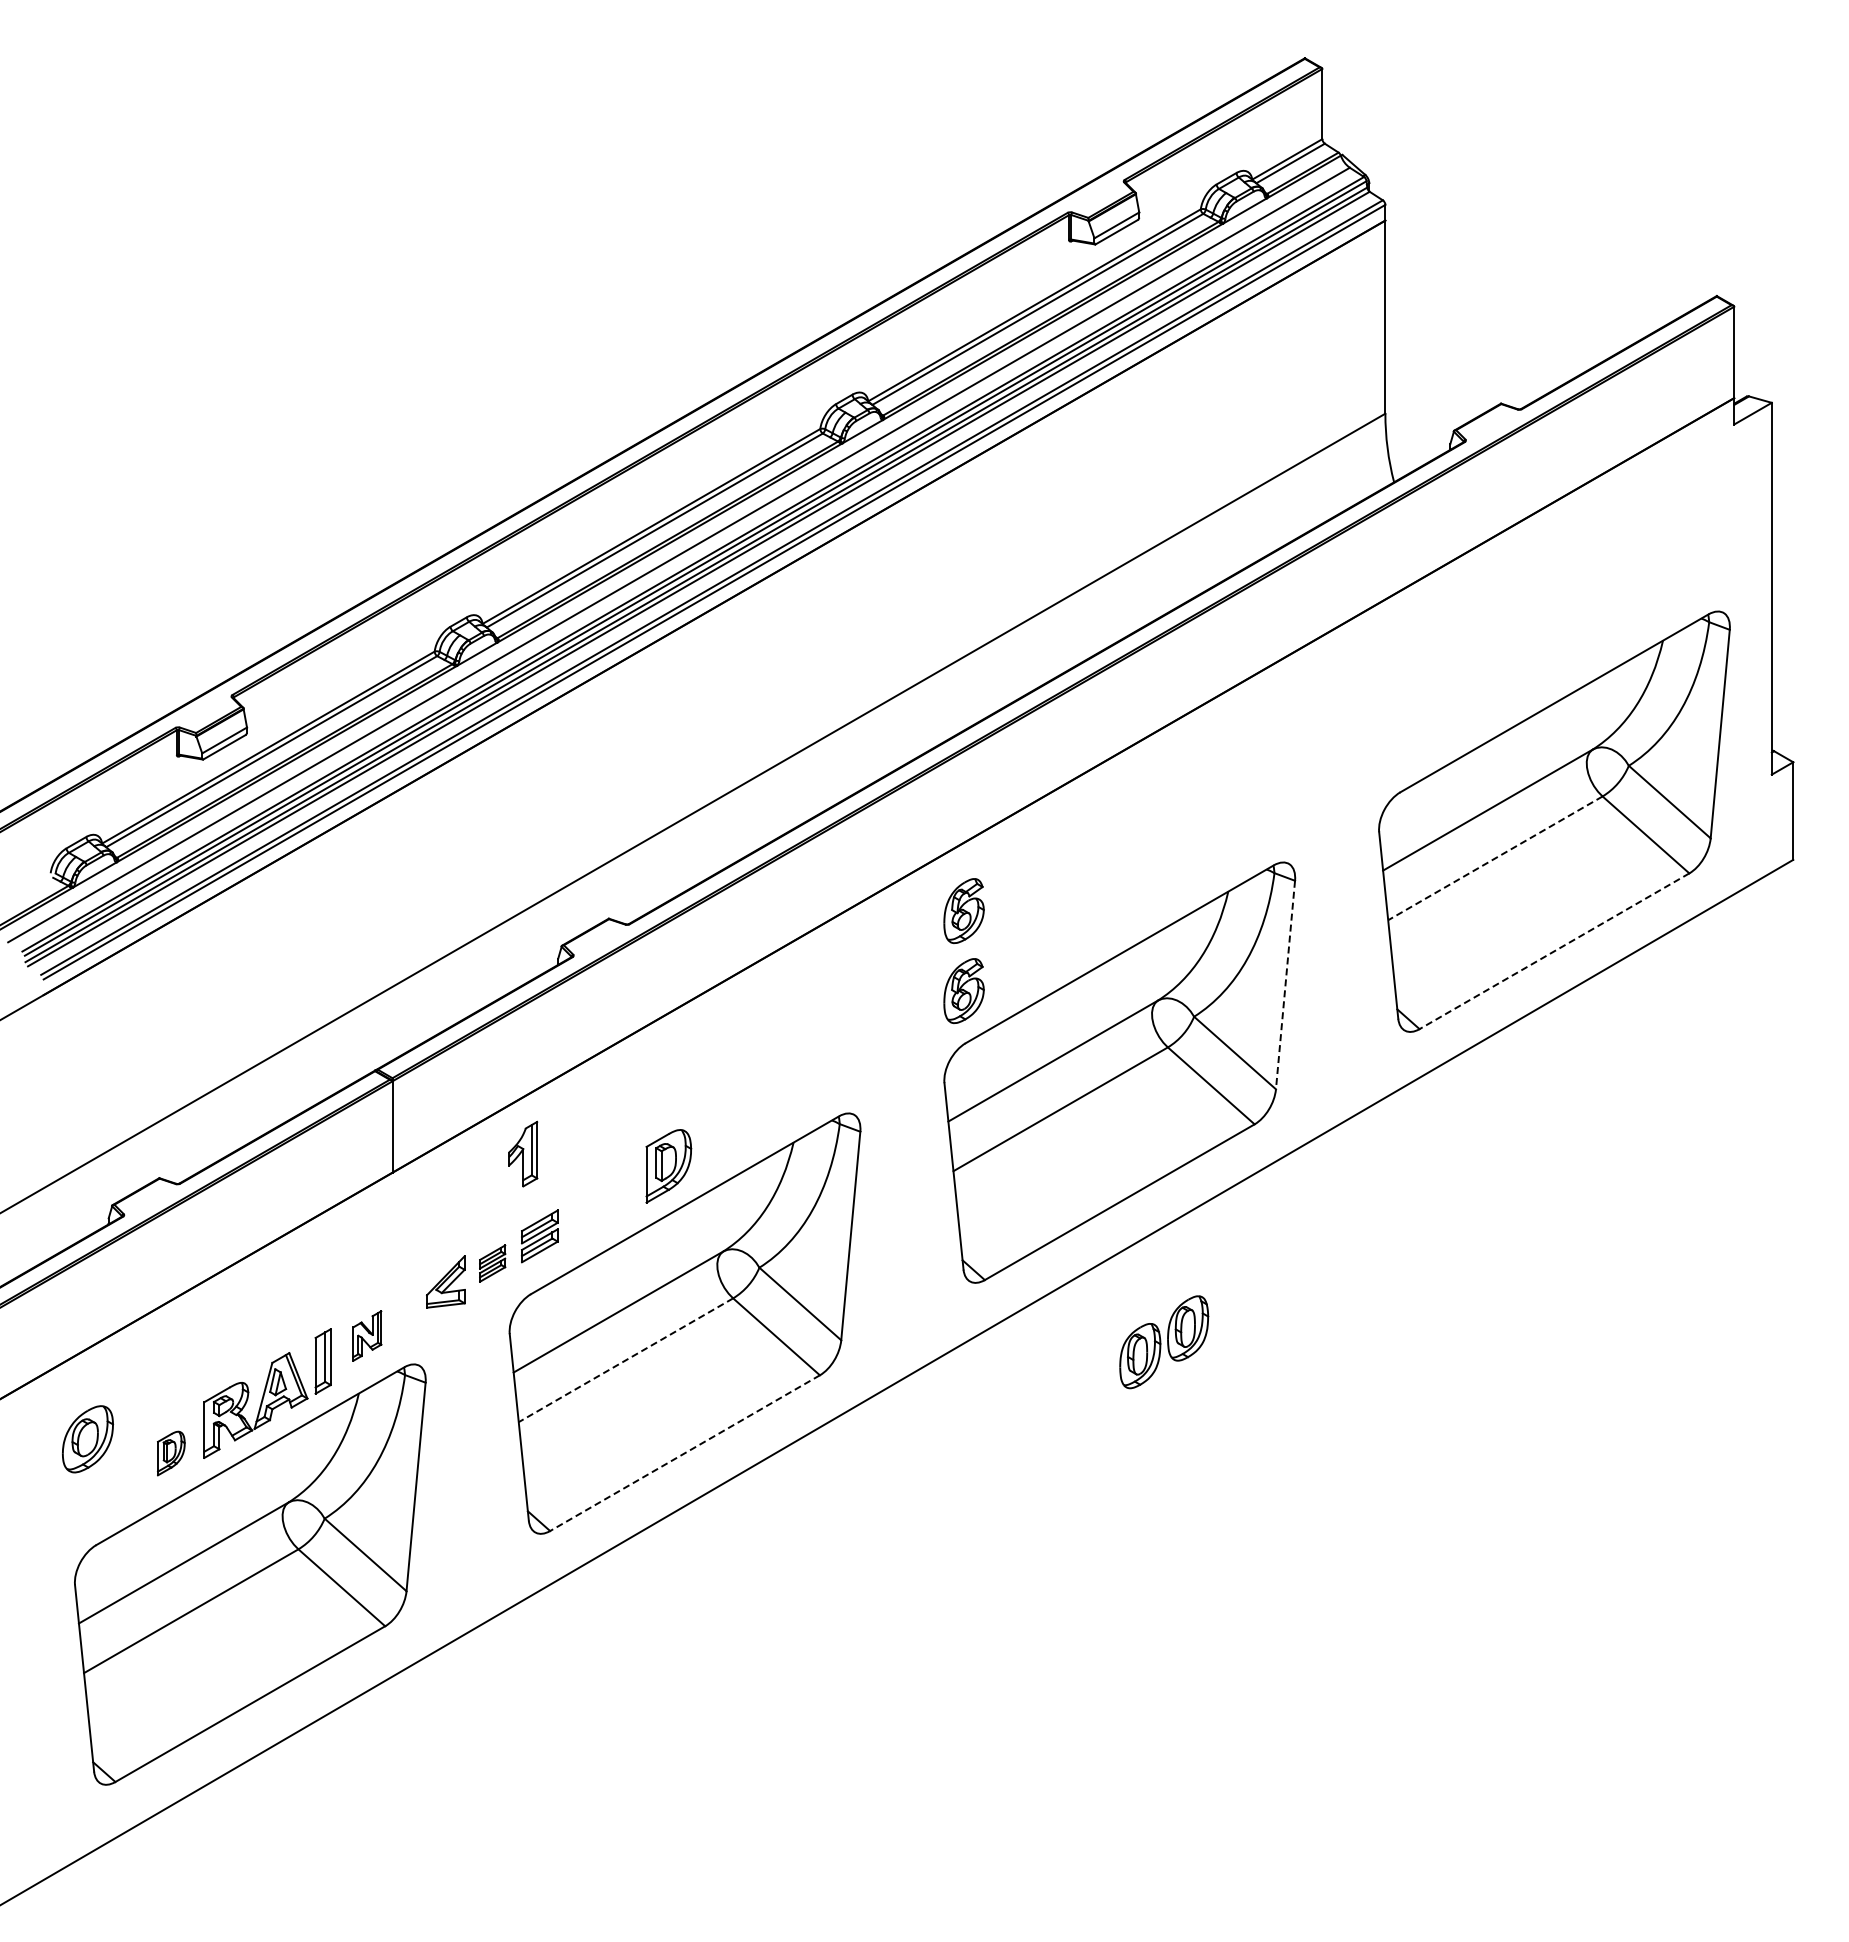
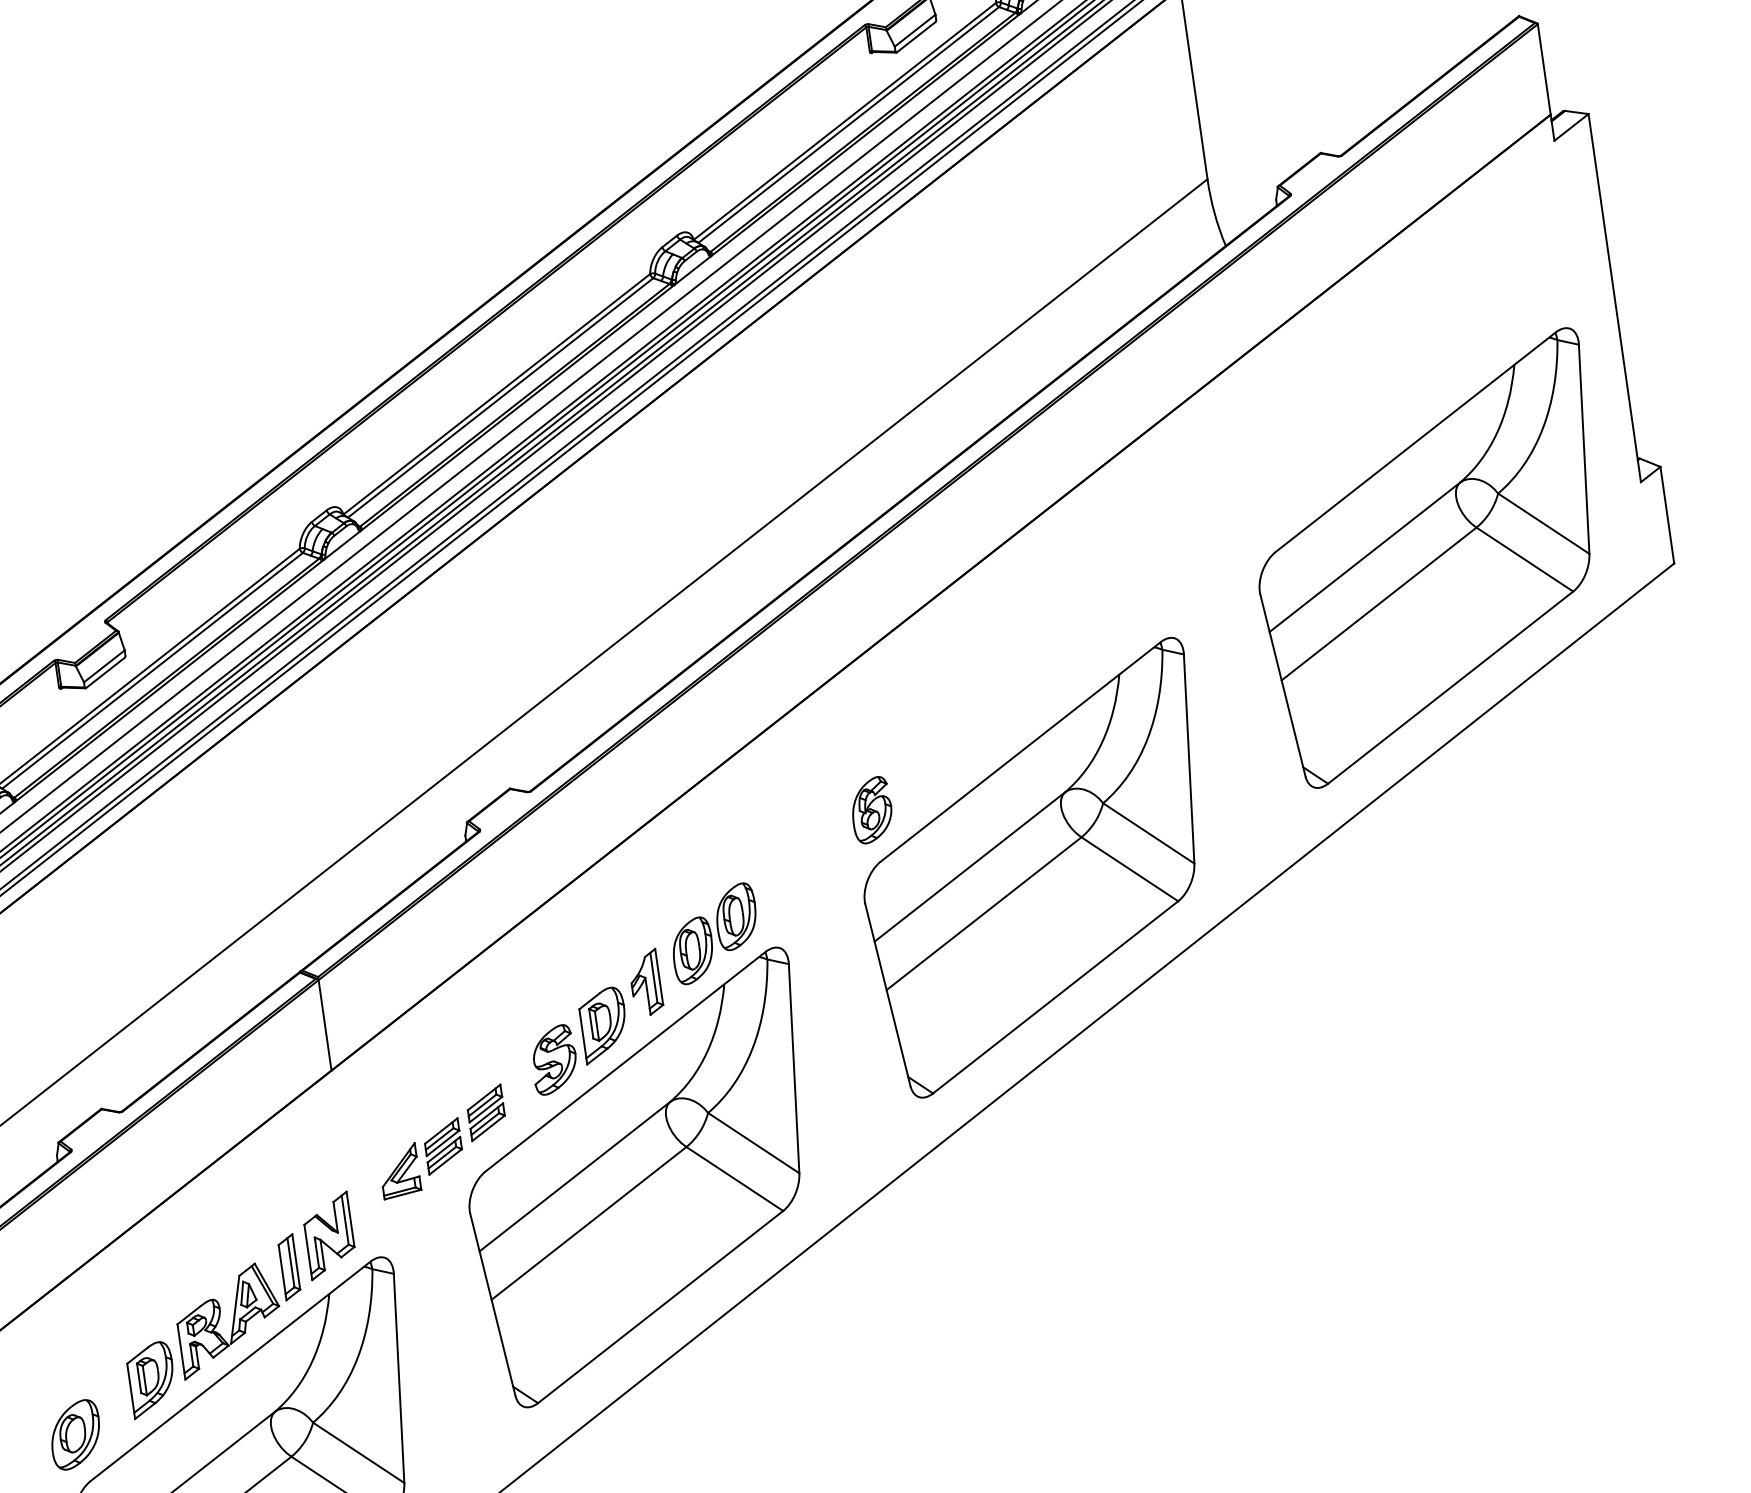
line: (1495, 858) -> (1379, 604), dashed -> solid
part: (963, 911) -> (859, 731), removed
line: (1554, 951) -> (1450, 687), dashed -> solid
line: (1285, 985) -> (1189, 759), dashed -> solid
part: (523, 1153) -> (646, 982), moved
part: (614, 1193) -> (554, 1059), added
part: (492, 1263) -> (443, 1146), size x1.43
part: (367, 1335) -> (329, 1235), size x1.67
part: (1164, 1342) -> (715, 933), moved
line: (625, 1360) -> (588, 1223), dashed -> solid
part: (87, 1439) -> (75, 1435), moved
part: (171, 1453) -> (152, 1379), size x1.67
line: (685, 1453) -> (661, 1307), dashed -> solid

